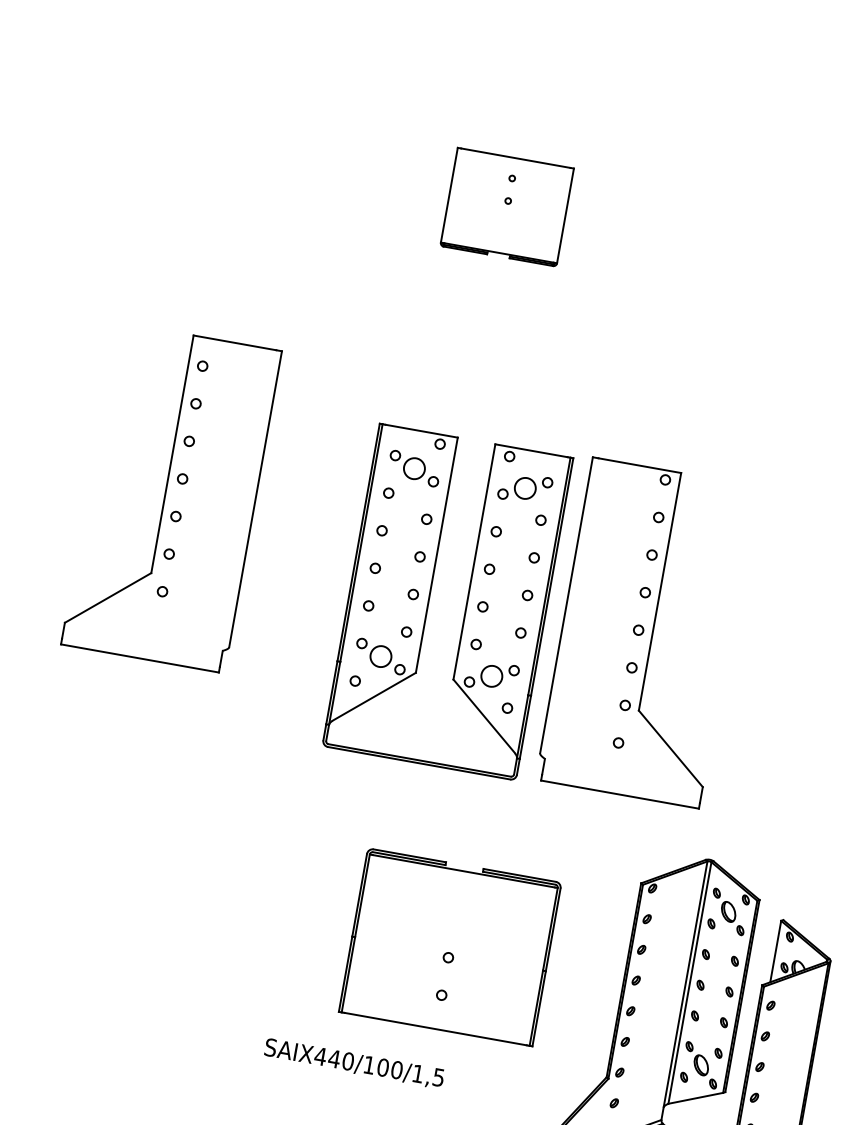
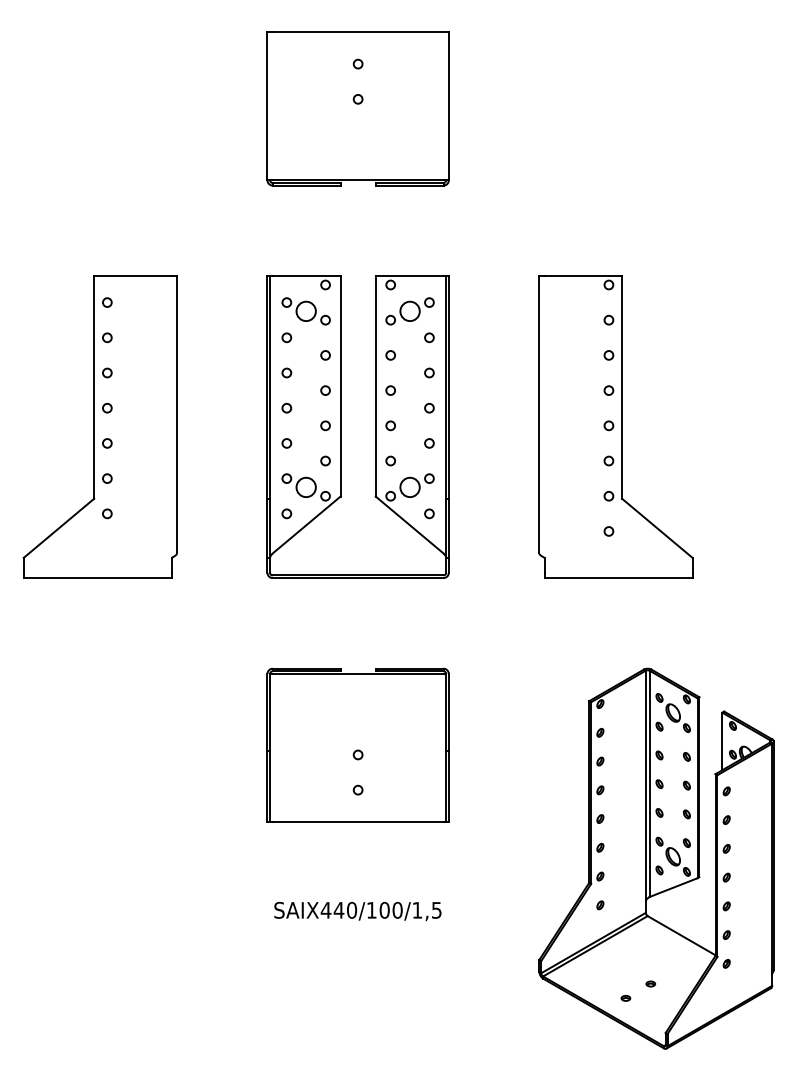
part: (506, 206) -> (357, 108), size x1.67
part: (430, 598) -> (341, 426), moved
part: (645, 632) -> (615, 426), moved
part: (449, 946) -> (357, 744), moved

